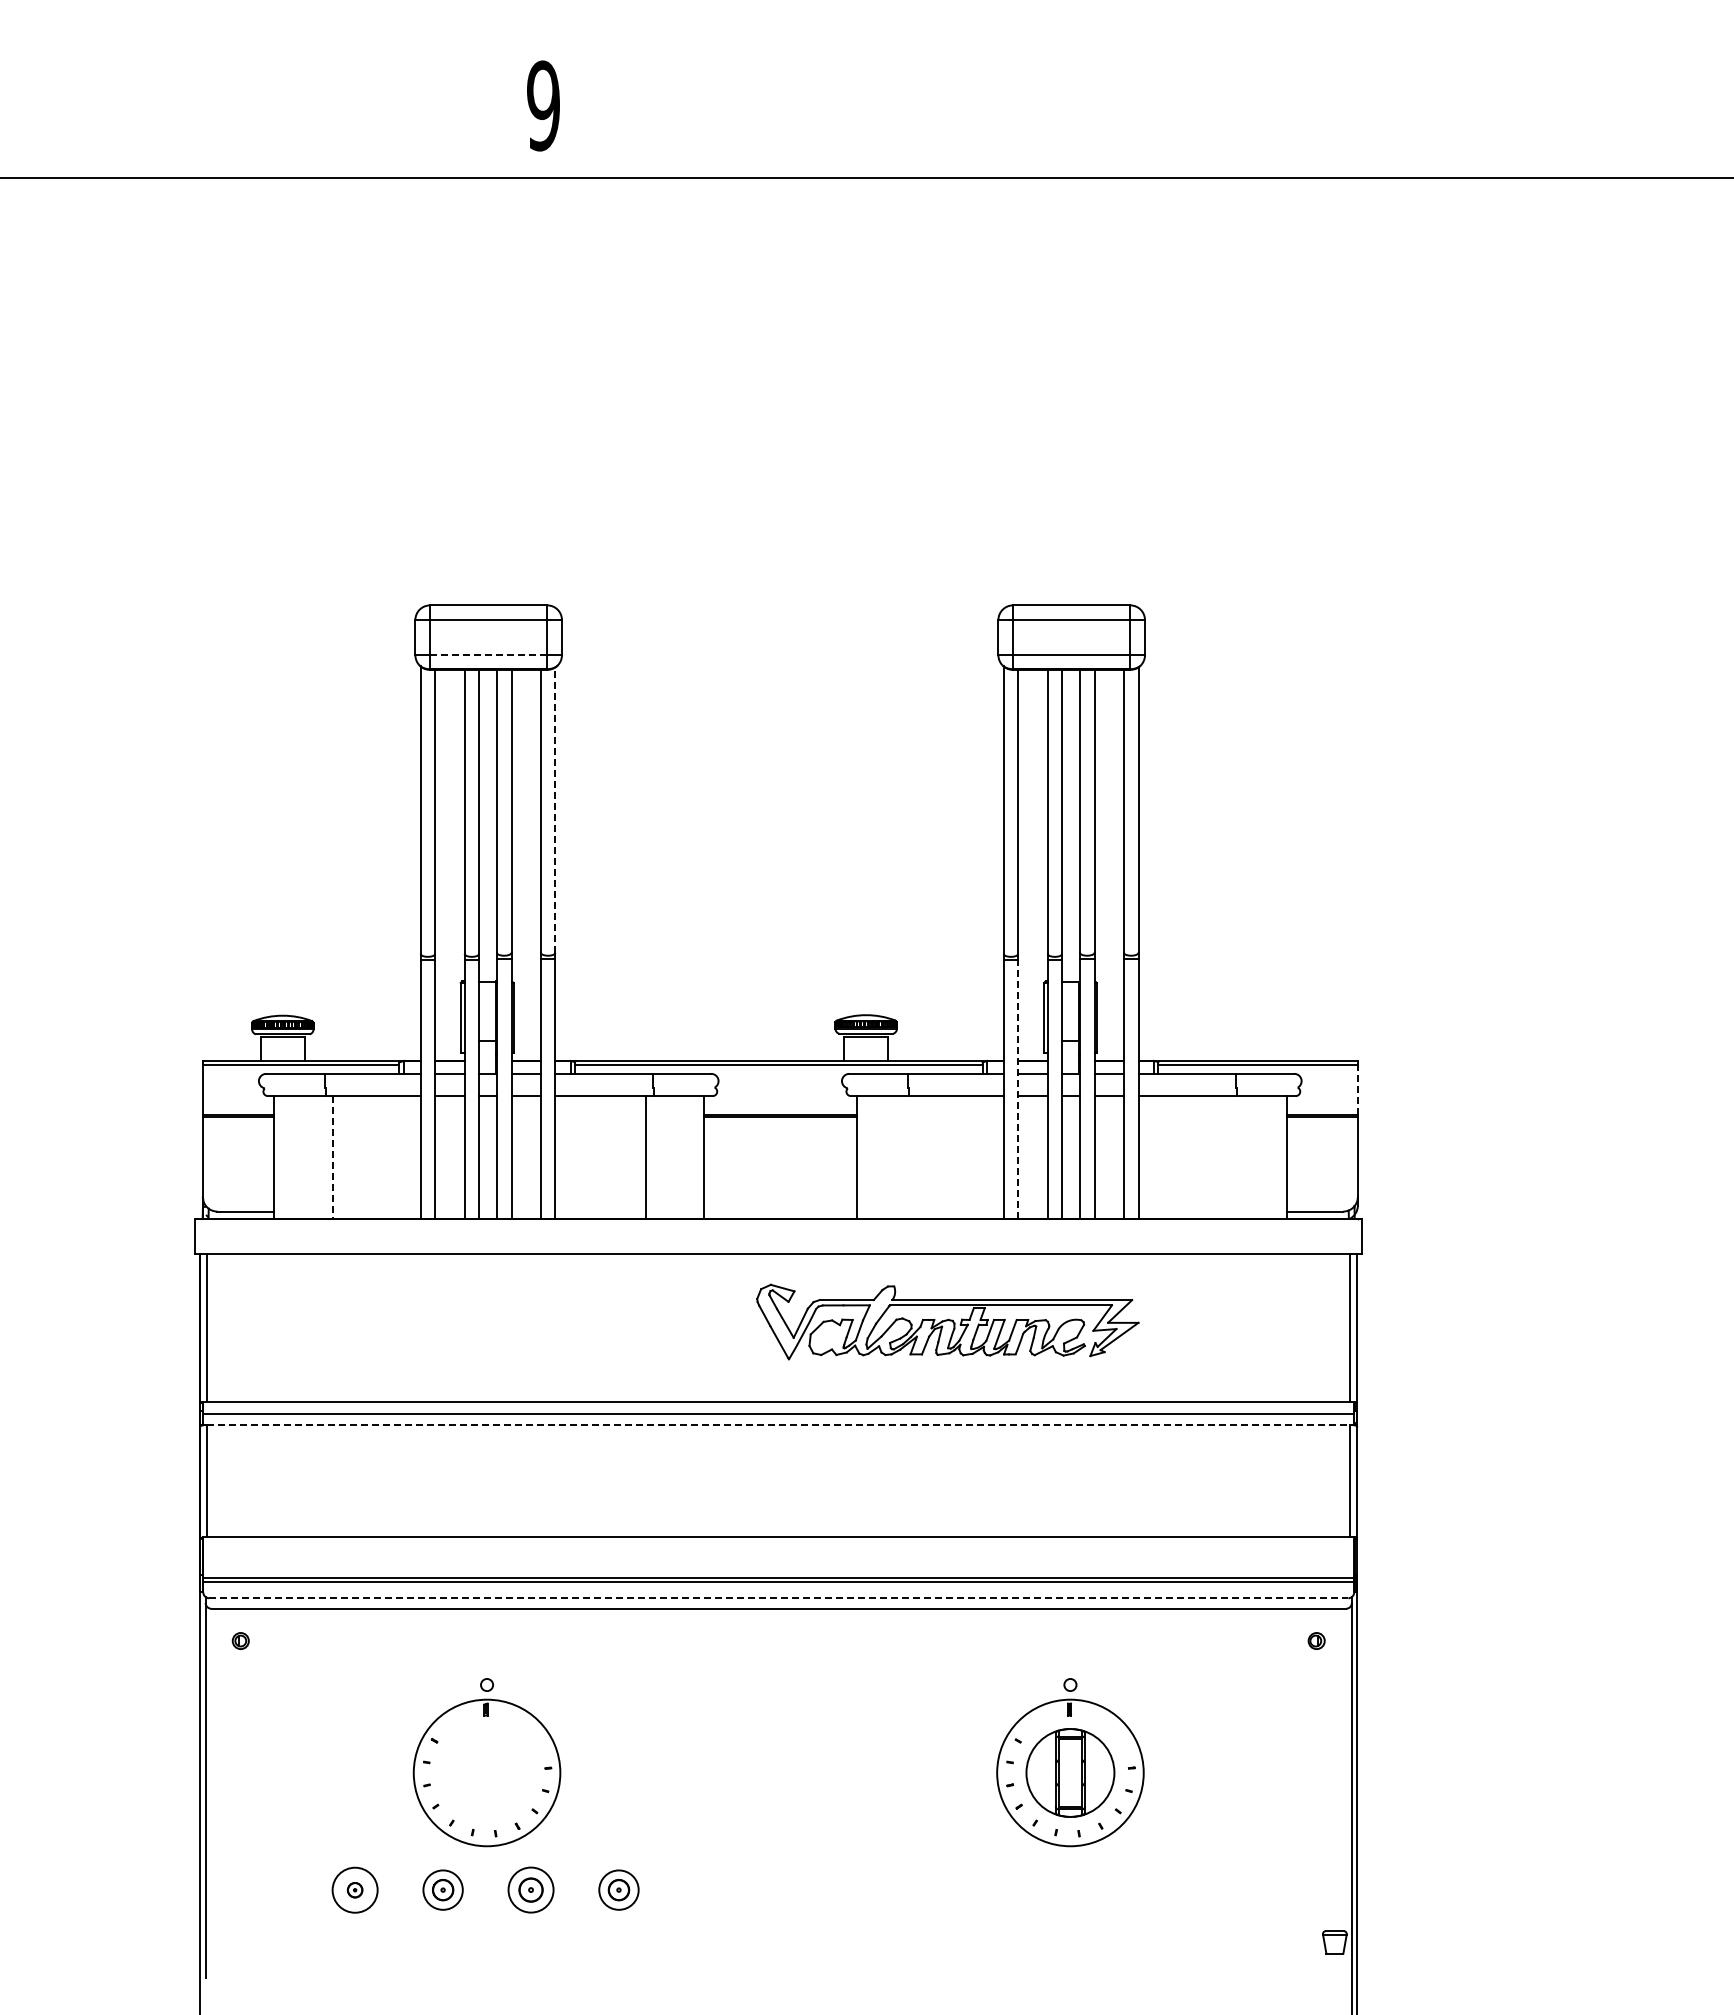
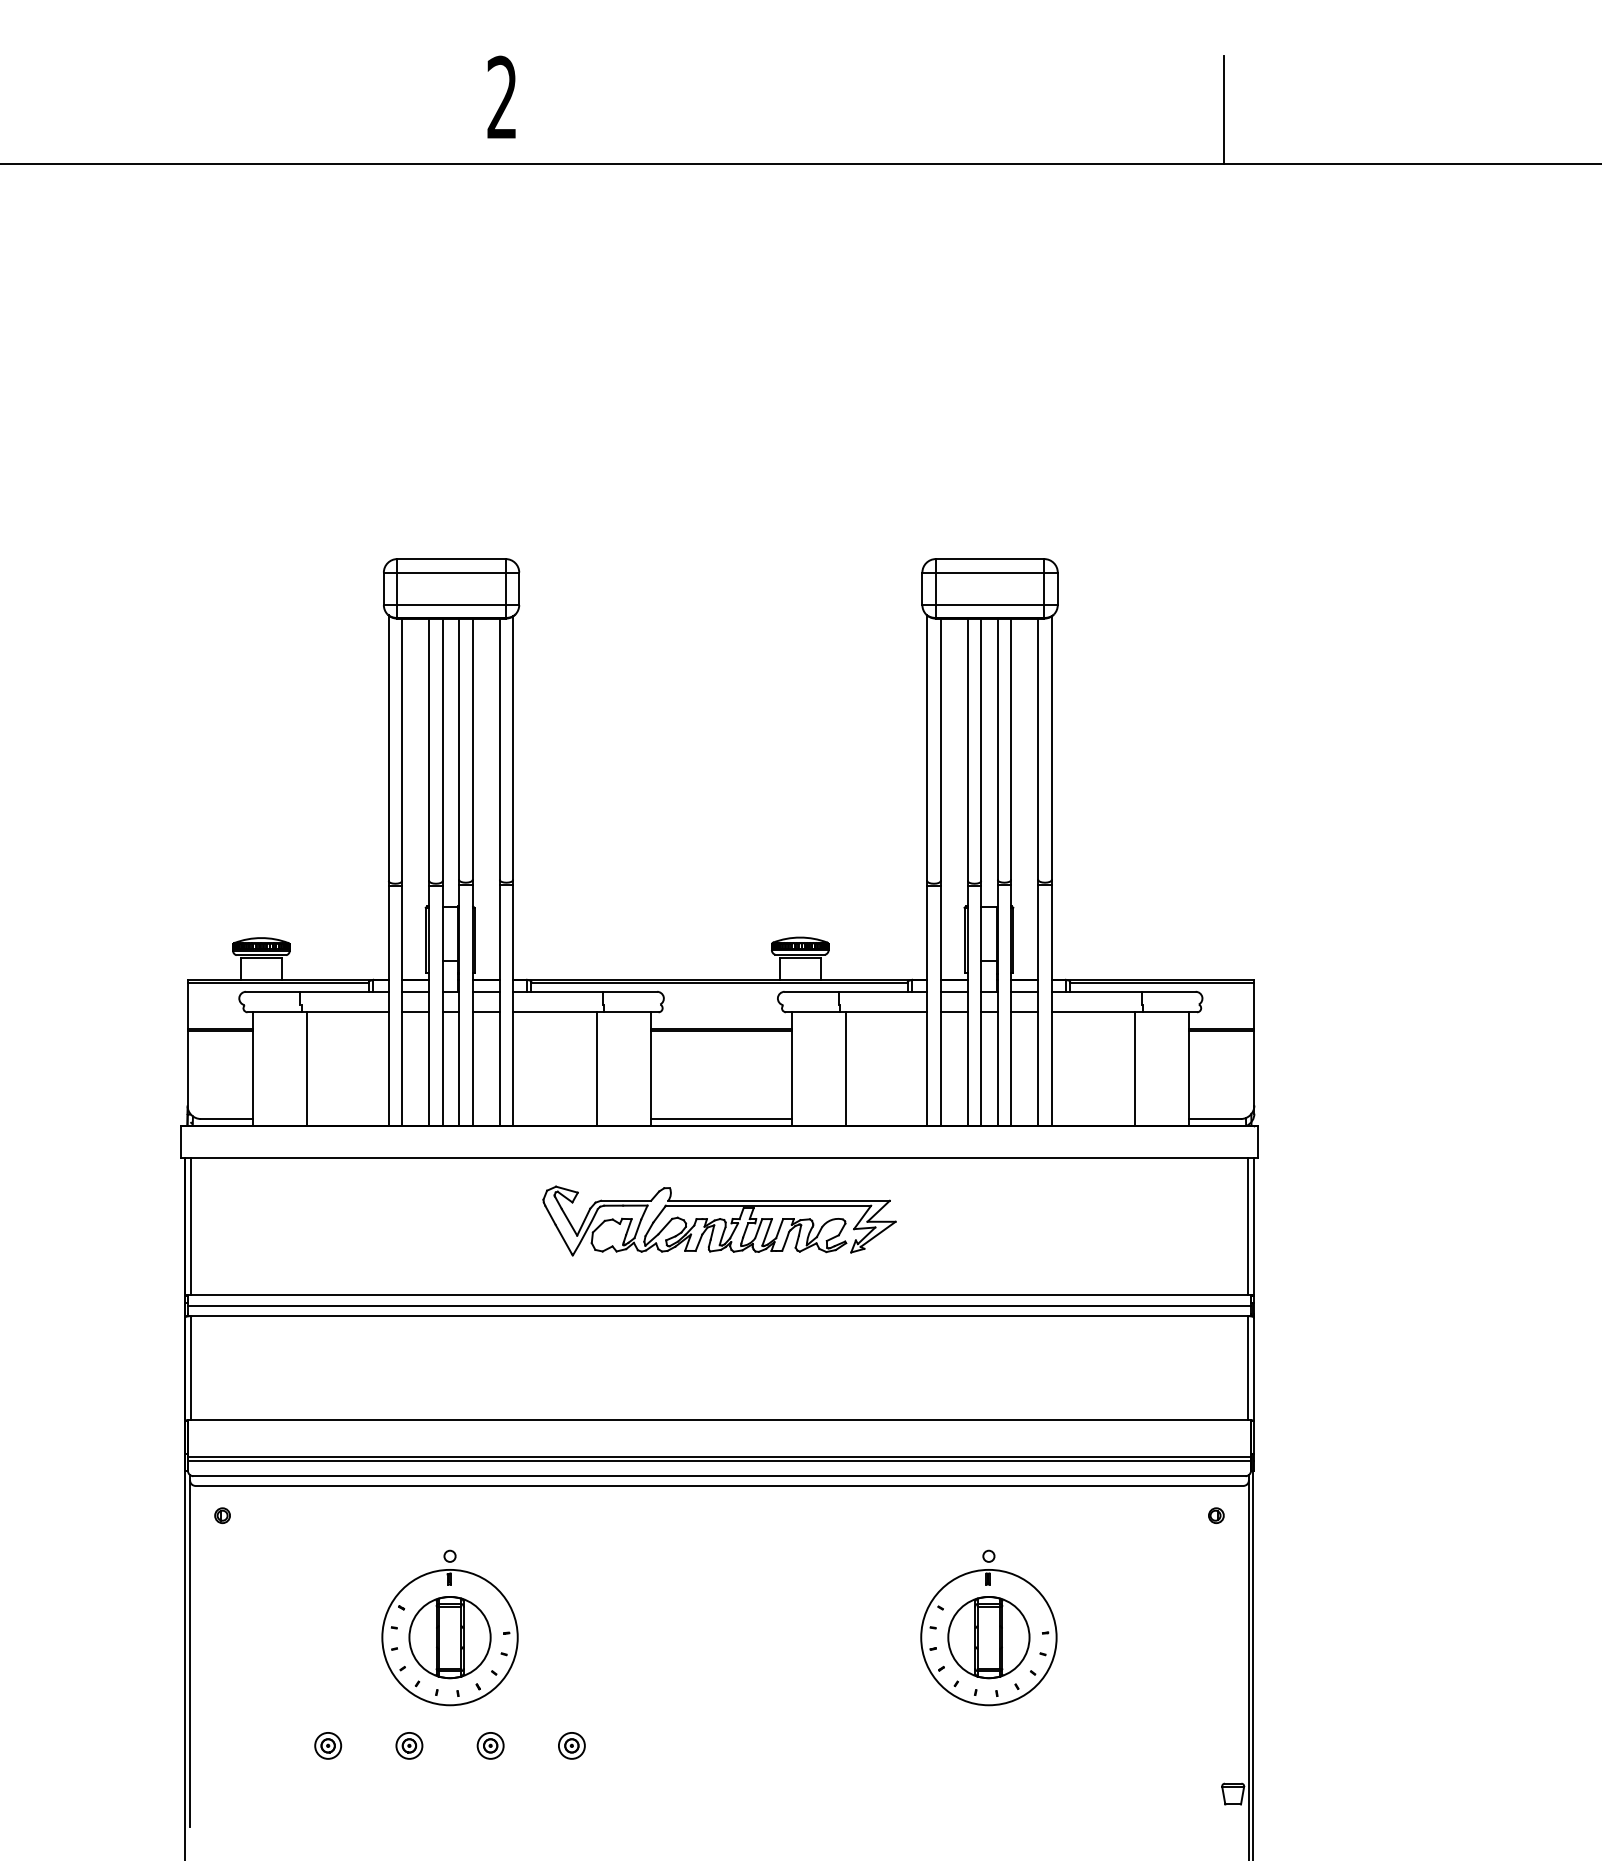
text: (543, 105) -> (502, 97), 9 -> 2
line: (1324, 119) -> (1223, 110), added
line: (488, 655) -> (451, 605), dashed -> solid
line: (555, 810) -> (513, 748), dashed -> solid
line: (1018, 1089) -> (940, 1006), dashed -> solid
line: (1357, 1089) -> (1254, 1006), dashed -> solid
line: (332, 1157) -> (307, 1069), dashed -> solid
line: (915, 1157) -> (845, 1069), added
line: (1228, 1157) -> (1134, 1069), added
line: (780, 1211) -> (721, 1118), added
part: (947, 1321) -> (719, 1220), moved
line: (778, 1424) -> (719, 1315), dashed -> solid
line: (778, 1598) -> (719, 1476), dashed -> solid
part: (486, 1772) -> (449, 1637), added
circle: (355, 1890) -> (328, 1746), size x0.62
part: (442, 1890) -> (408, 1746), size x0.71
part: (530, 1890) -> (490, 1746), size x0.62
part: (618, 1890) -> (571, 1746), size x0.71

